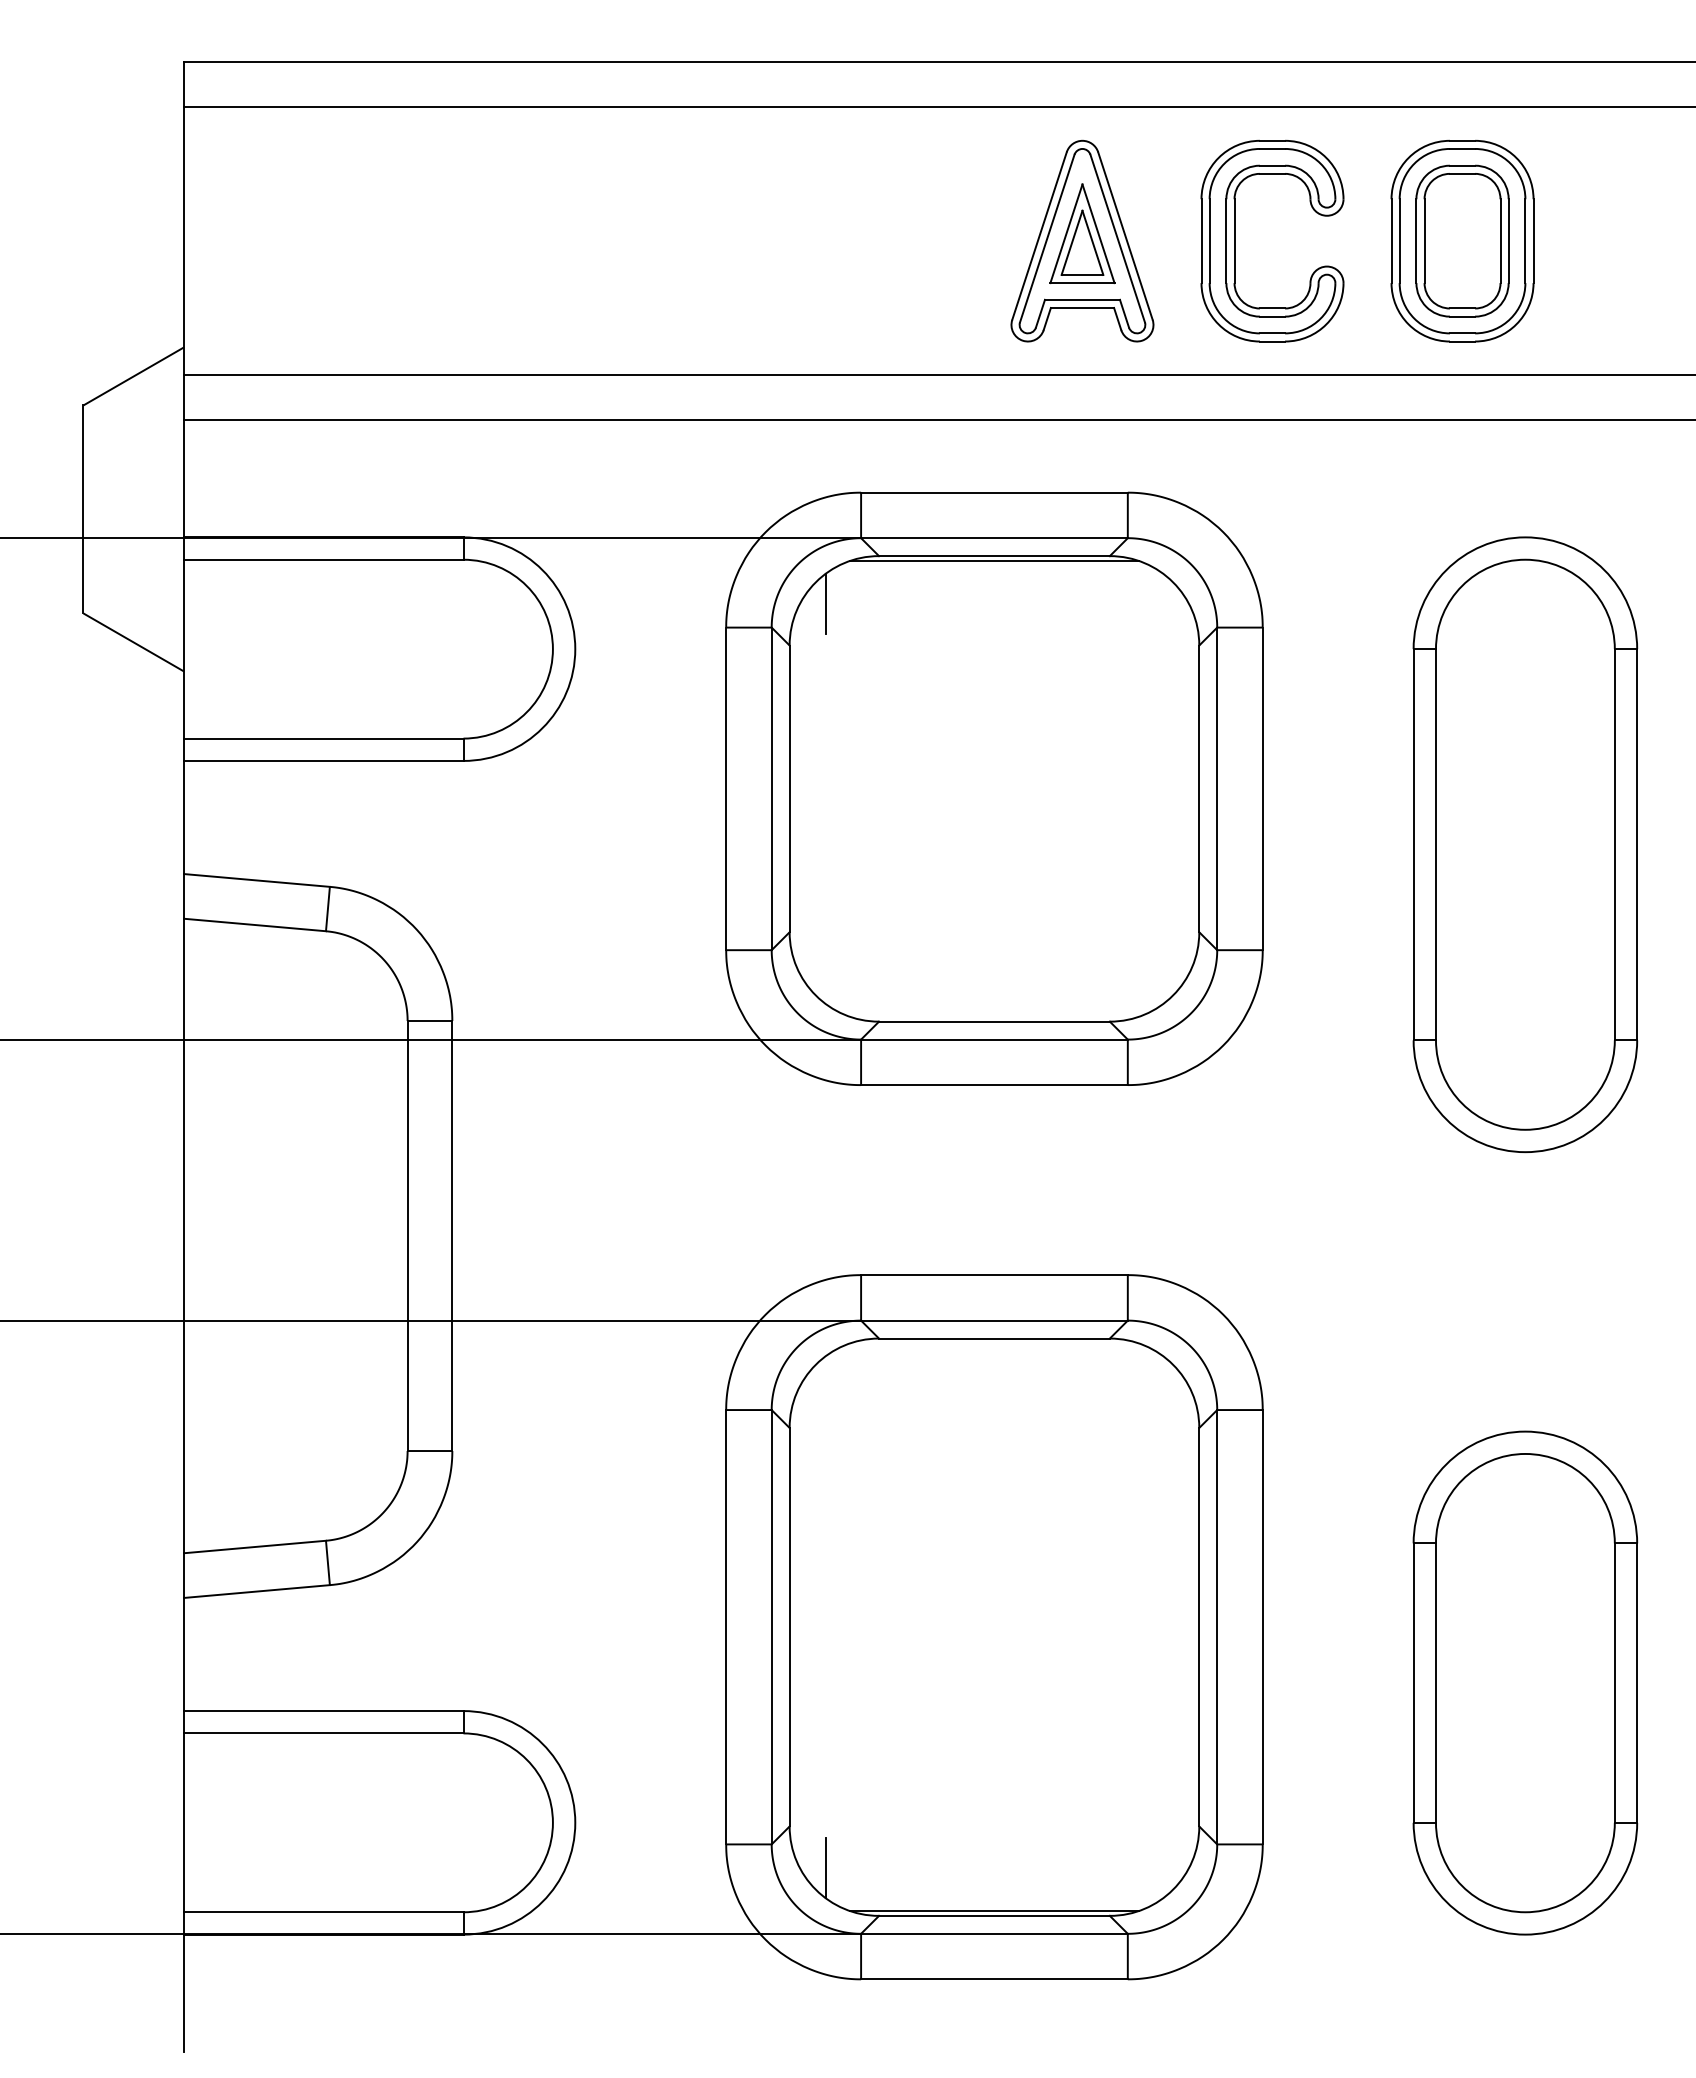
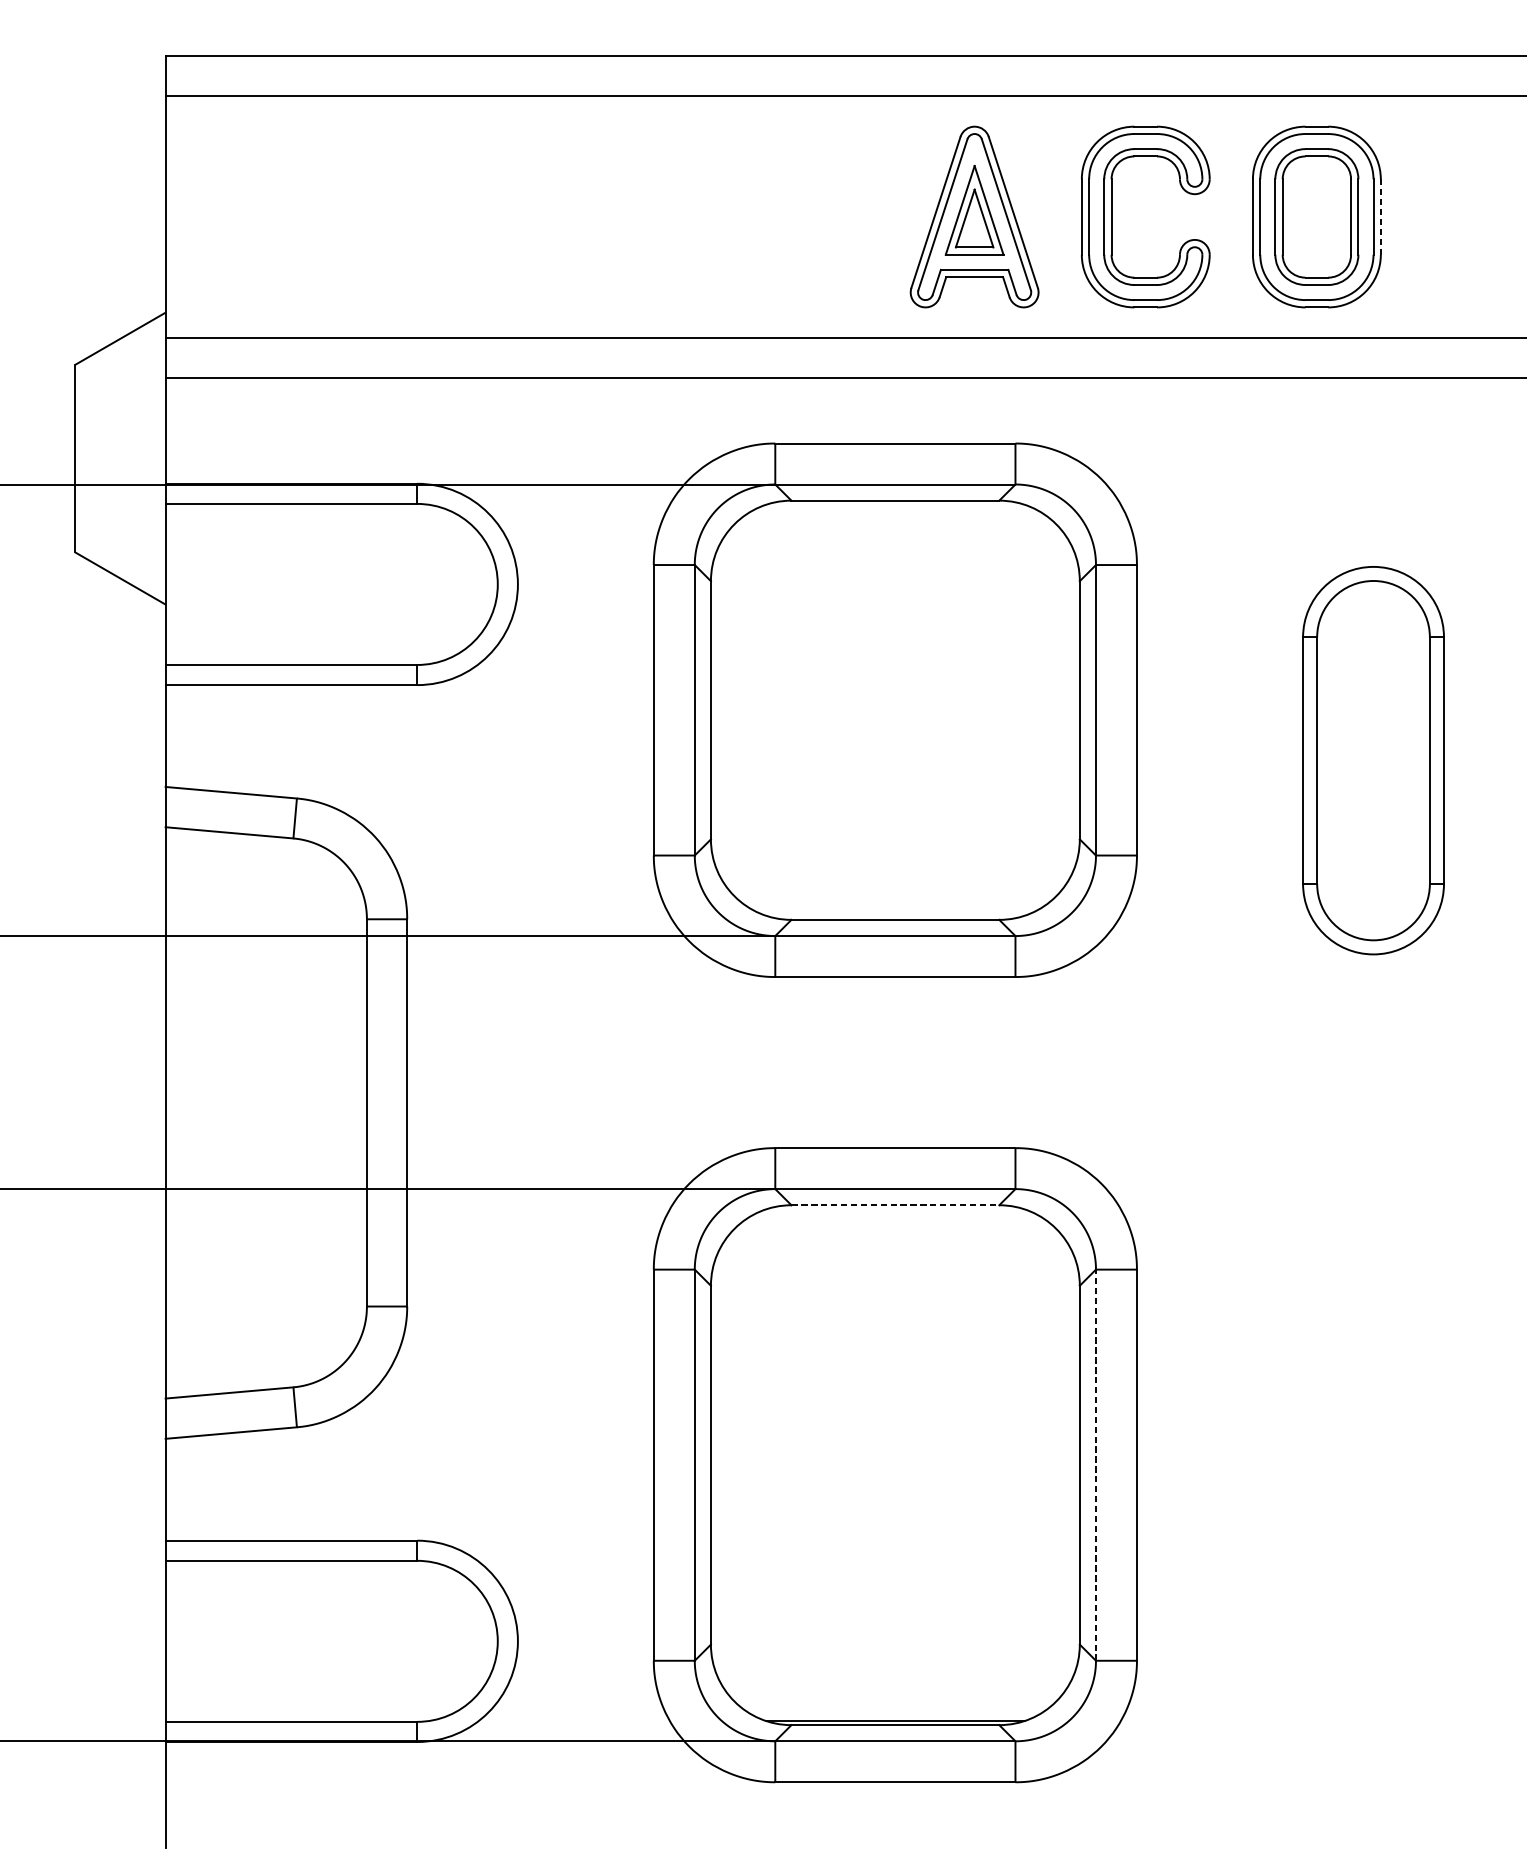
line: (1533, 241) -> (1380, 217), solid -> dashed
line: (994, 560) -> (895, 504), removed
line: (825, 603) -> (743, 543), removed
part: (1525, 844) -> (1373, 760), size x0.7
line: (994, 1338) -> (895, 1205), solid -> dashed
line: (1217, 1626) -> (1096, 1464), solid -> dashed
part: (1525, 1682) -> (1373, 1514), removed
line: (825, 1867) -> (743, 1681), removed

